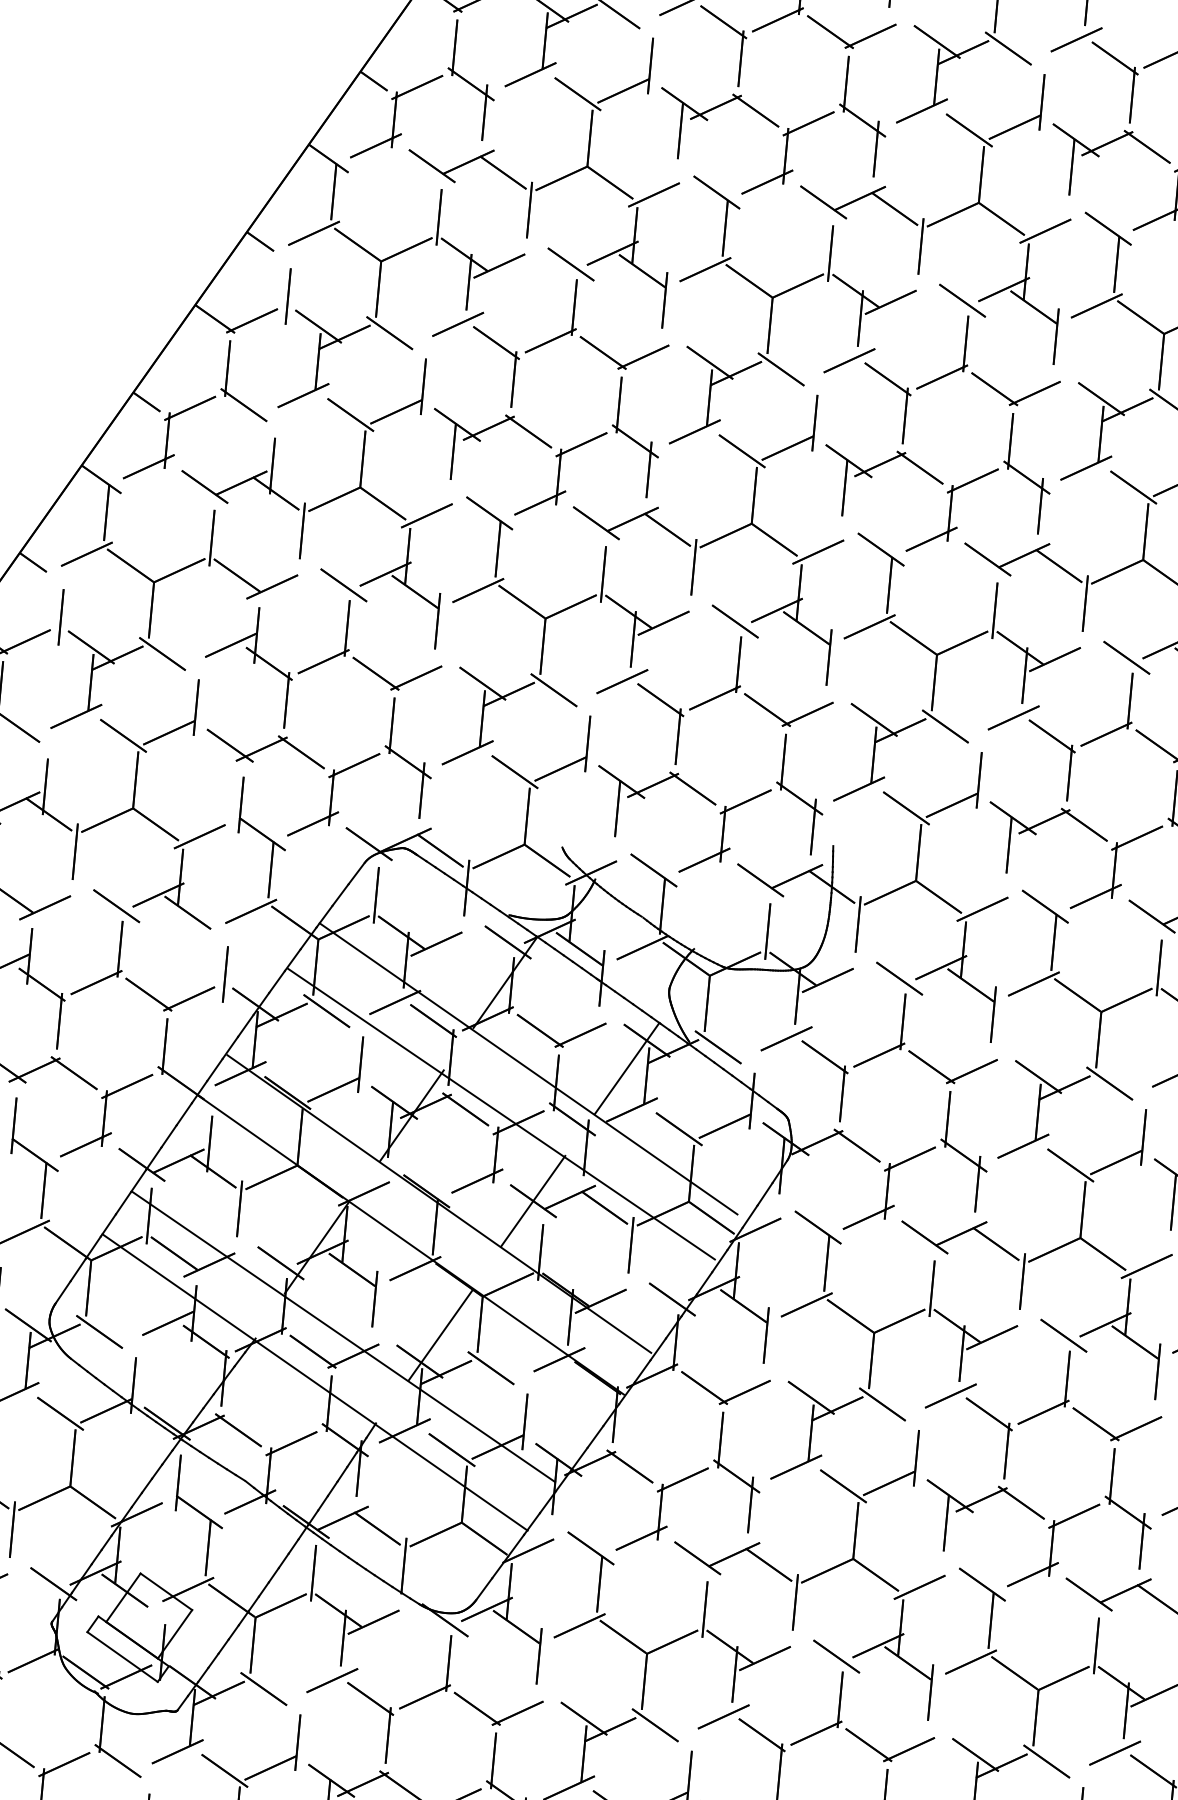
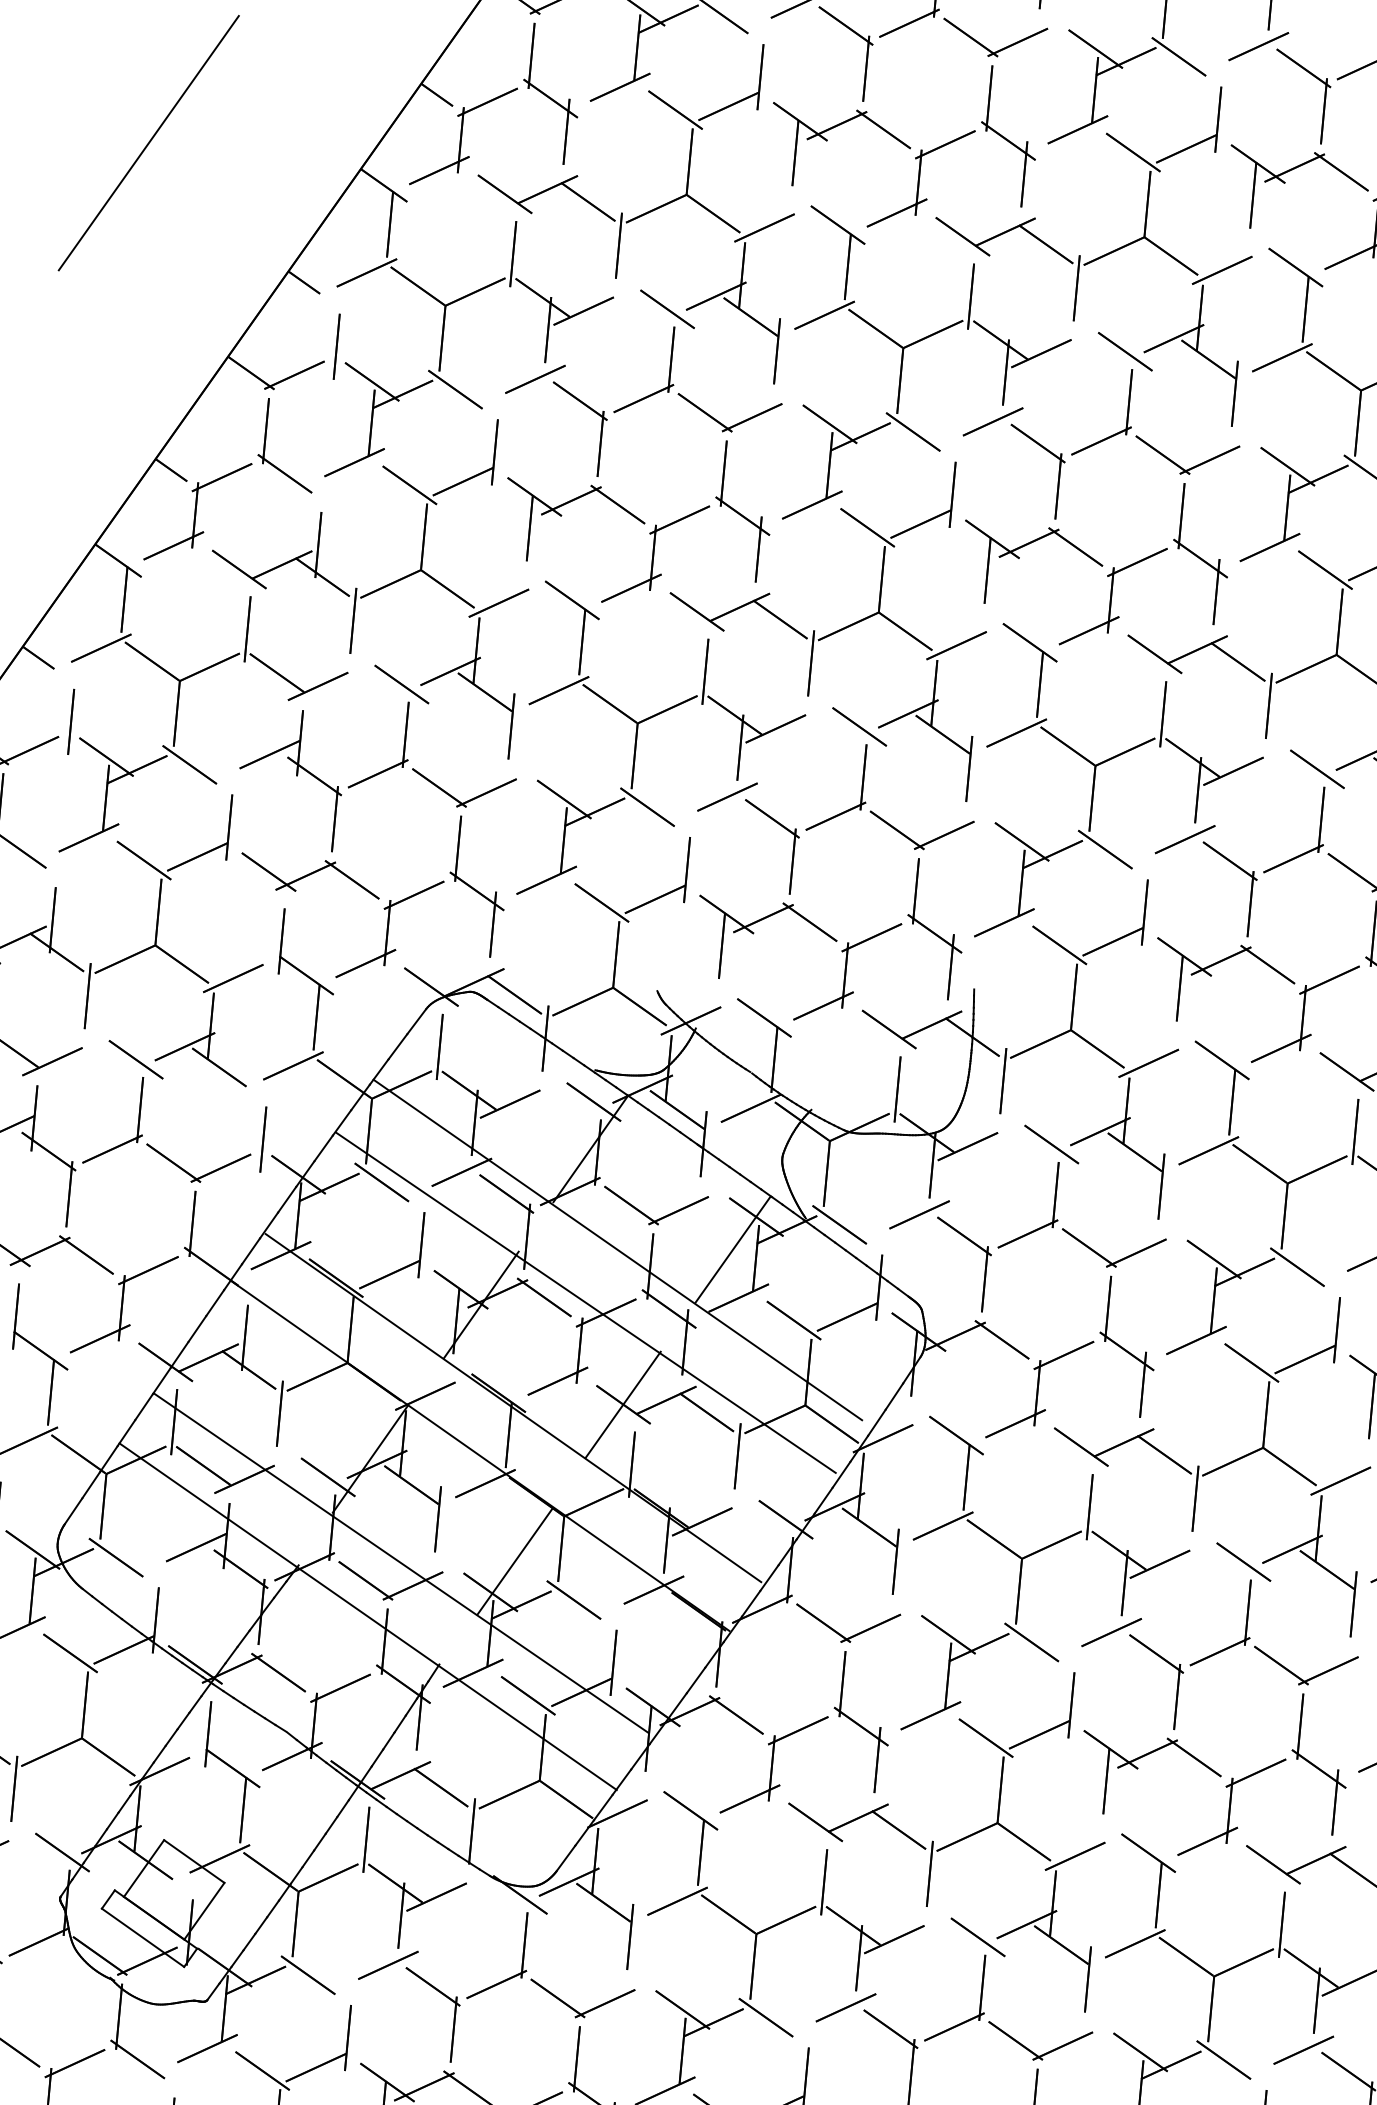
hatch: (127, 122) -> (148, 143), added

